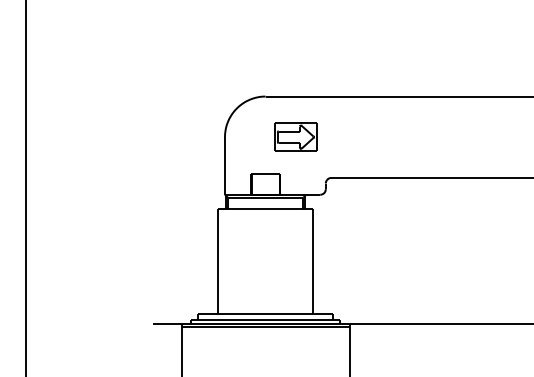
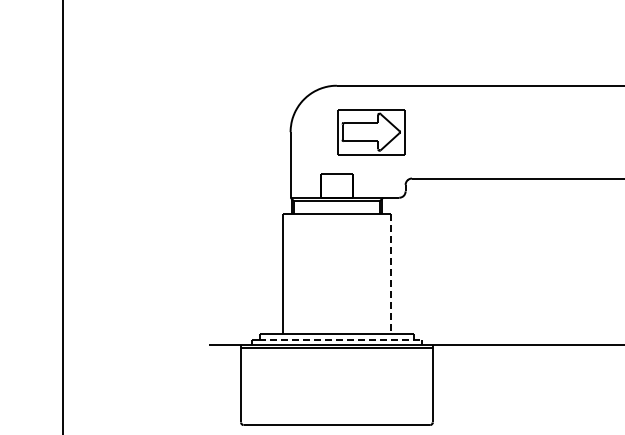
part: (295, 136) -> (371, 131), size x1.4
line: (313, 261) -> (391, 273), solid -> dashed
line: (268, 319) -> (340, 340), solid -> dashed

